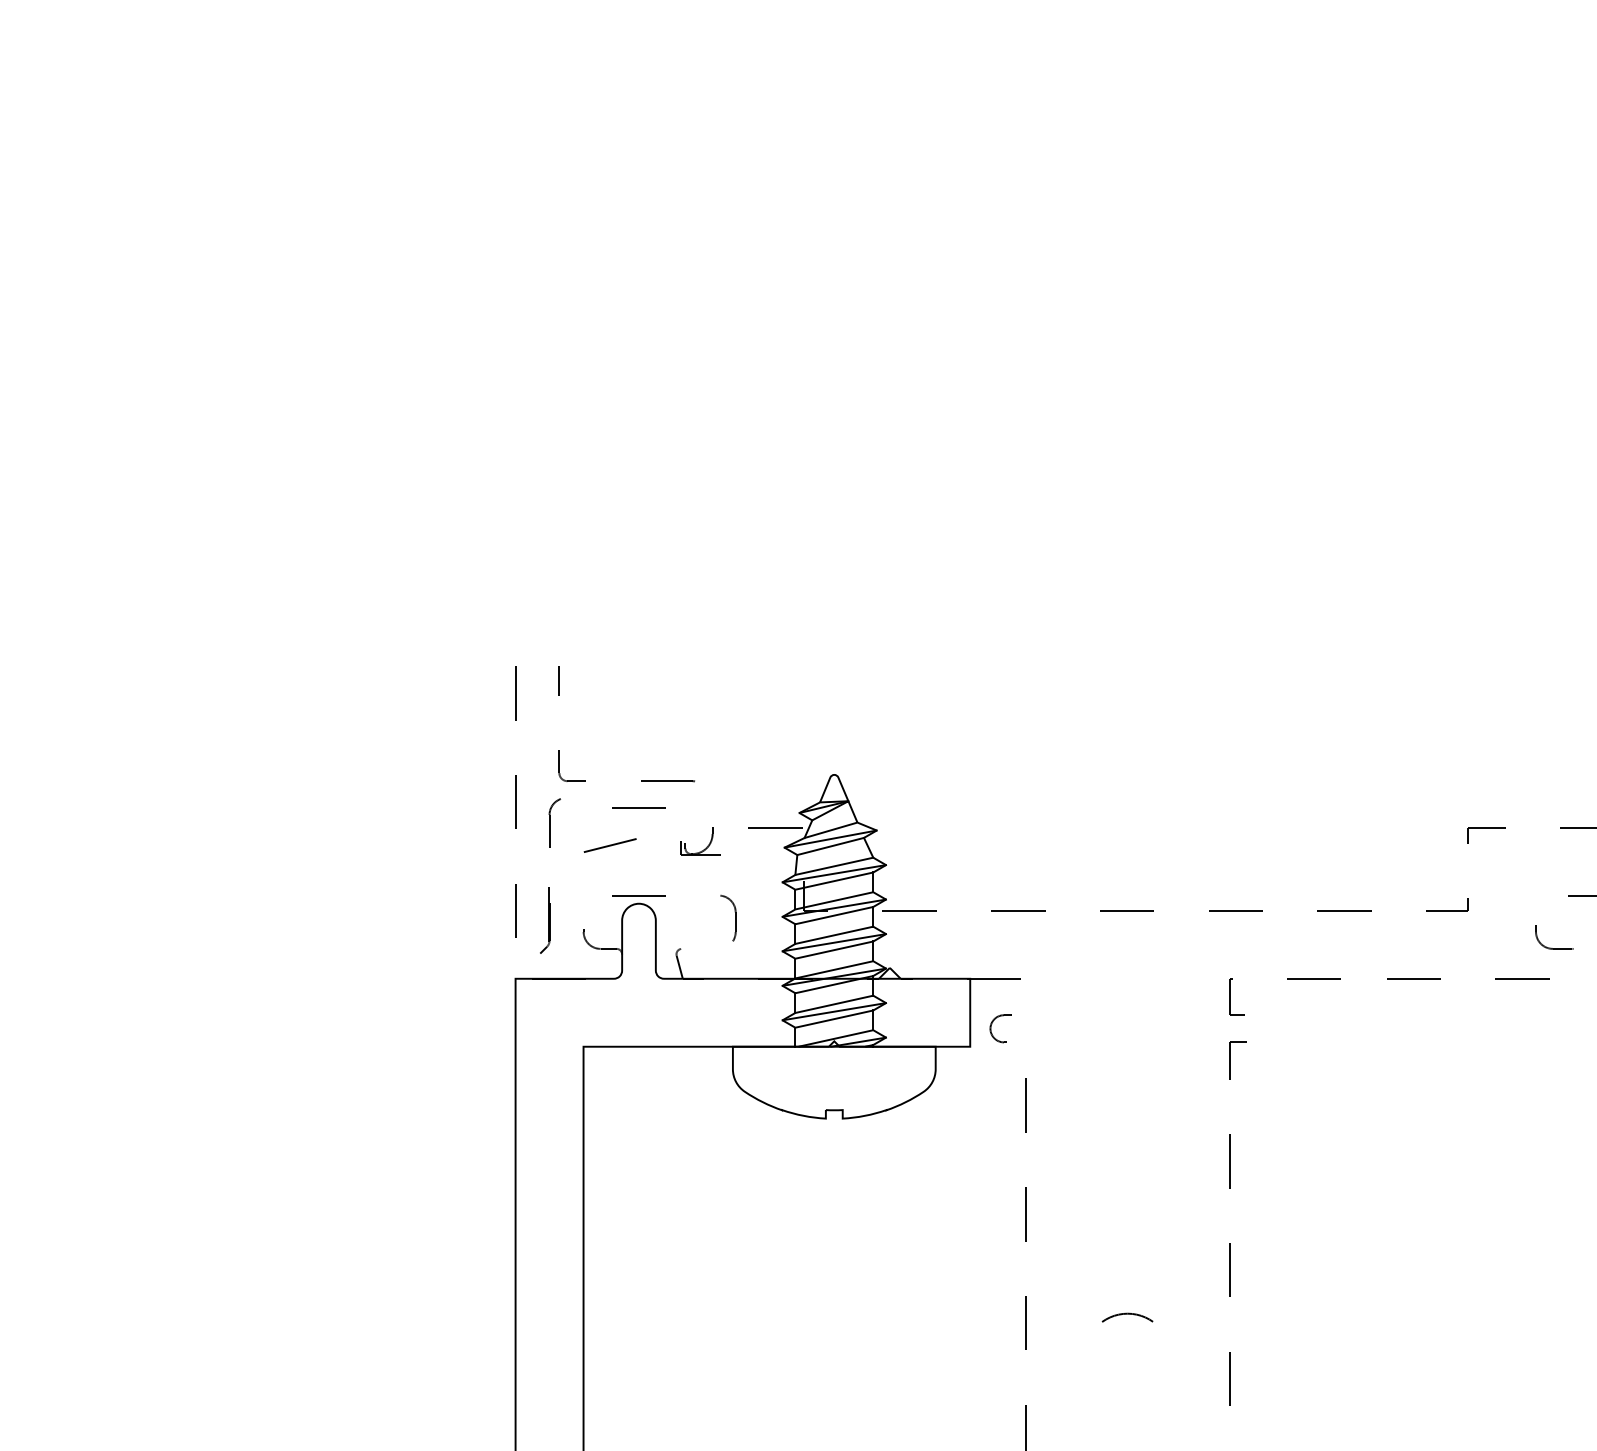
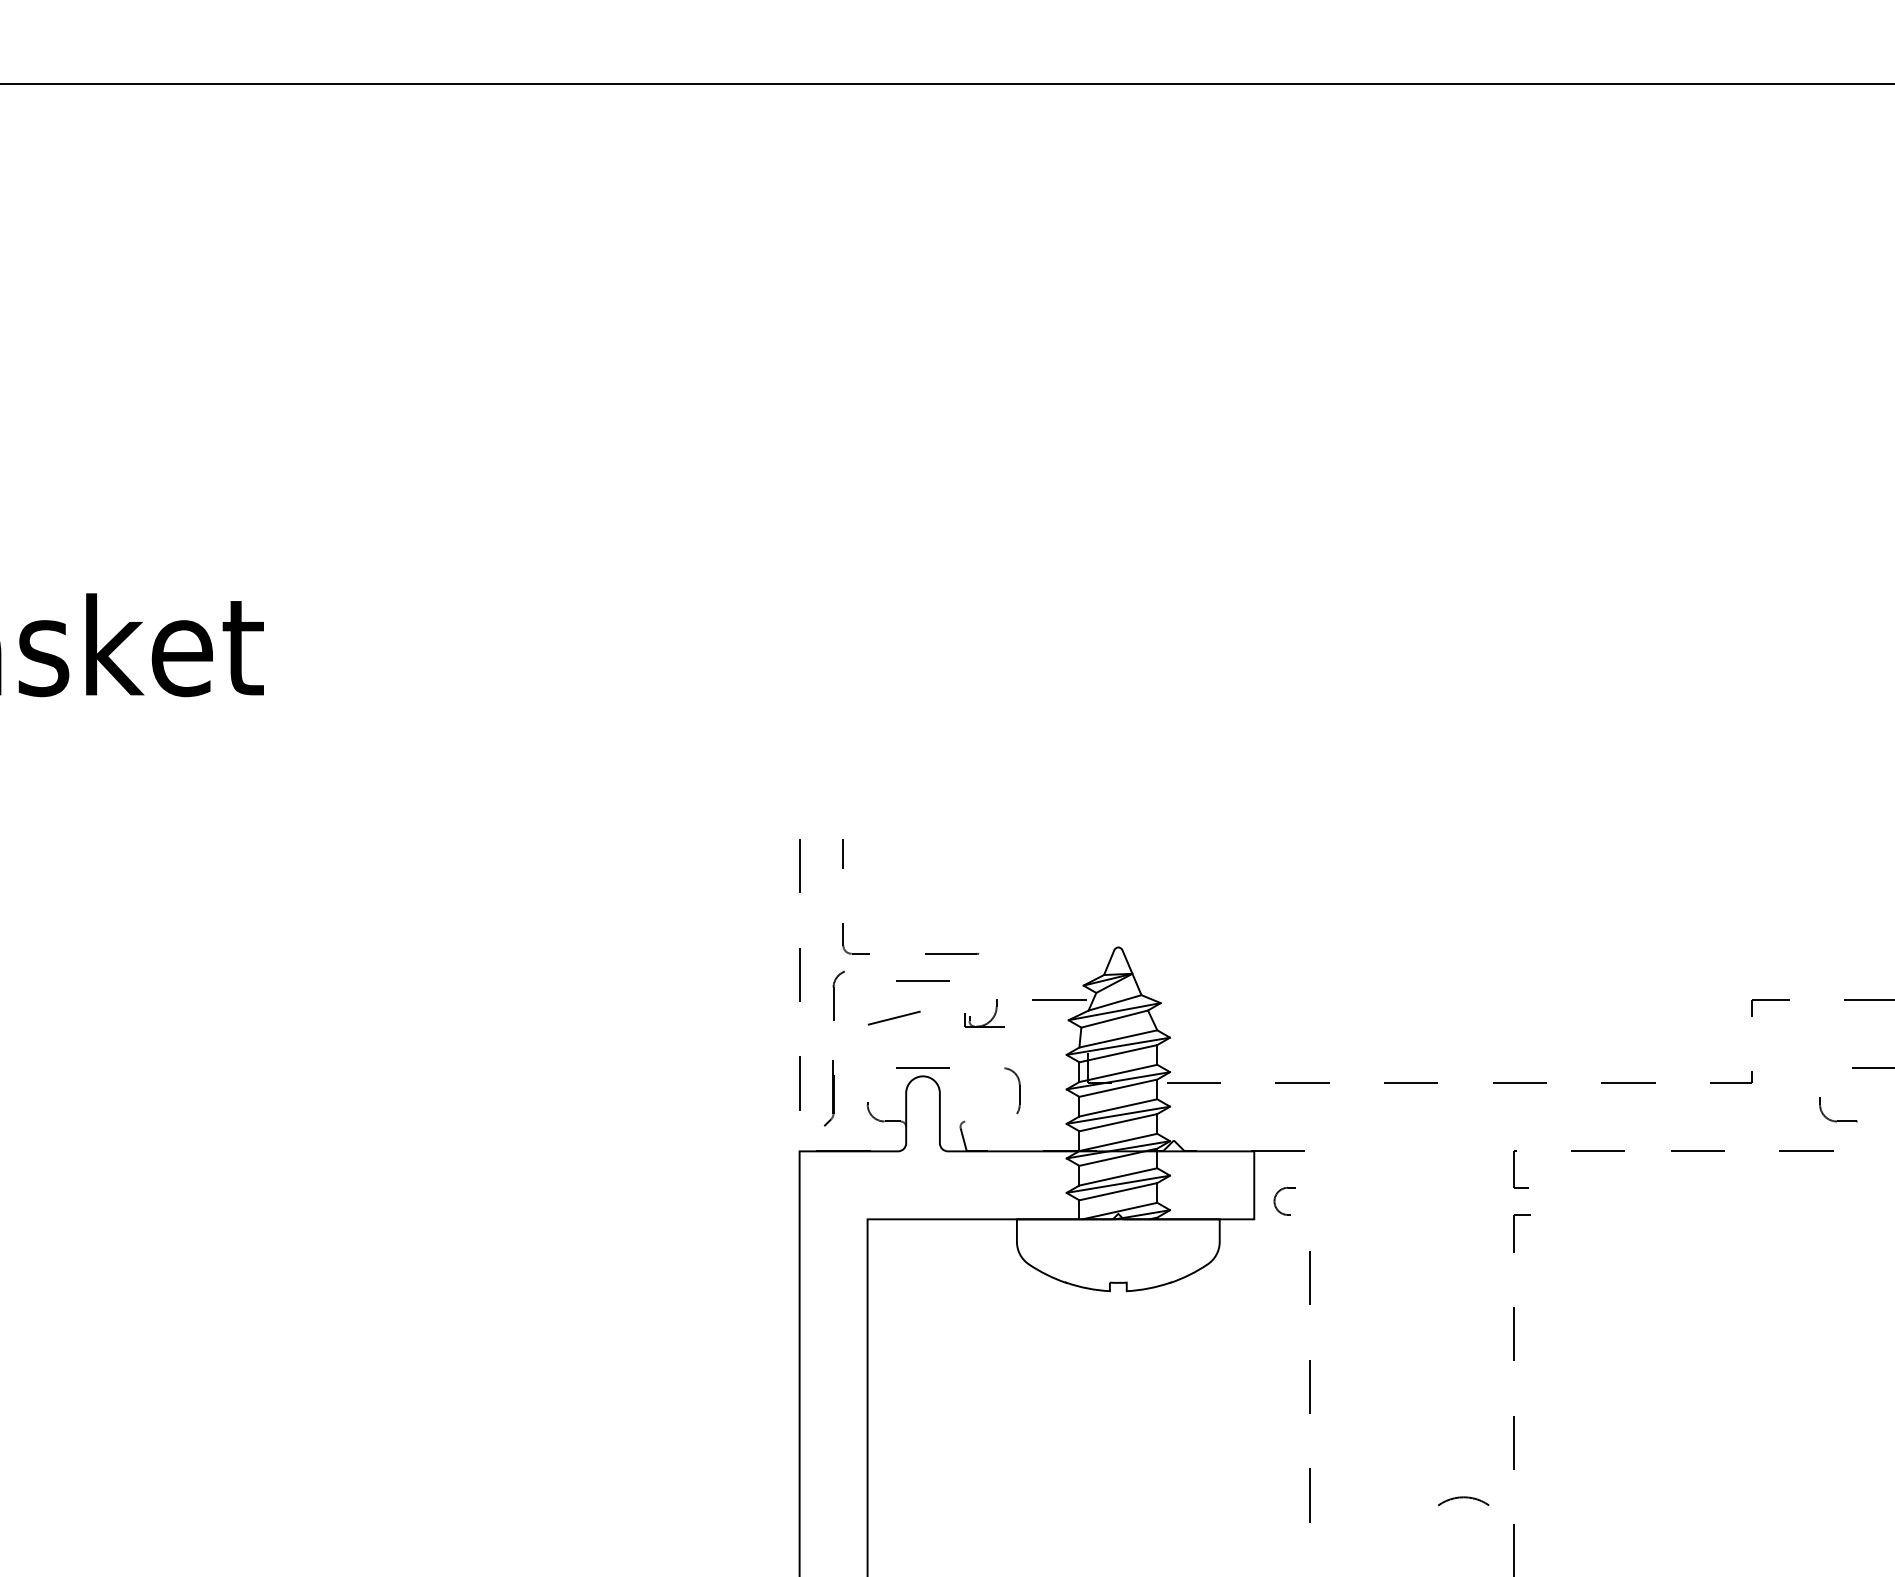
curve: (1127, 1314) -> (1463, 1498), moved

